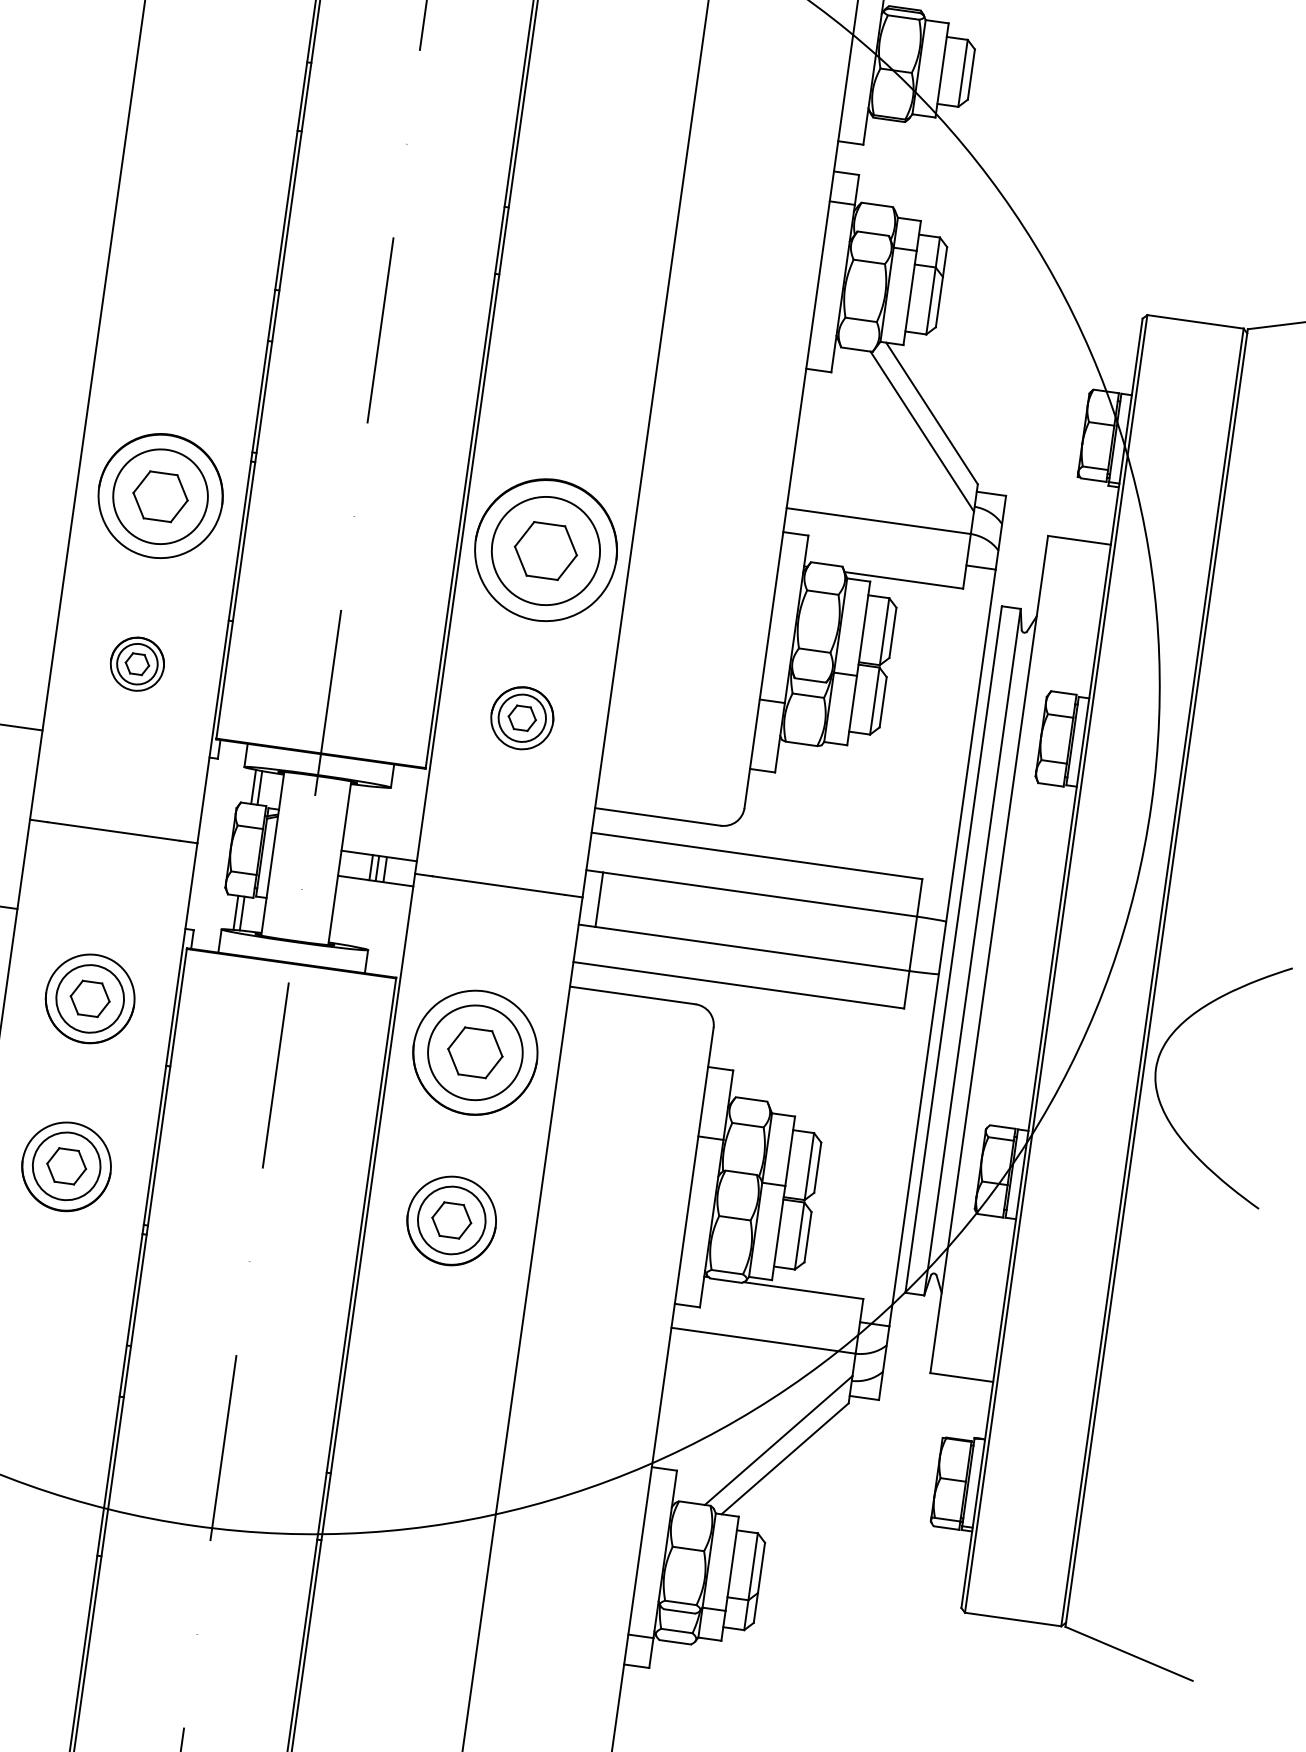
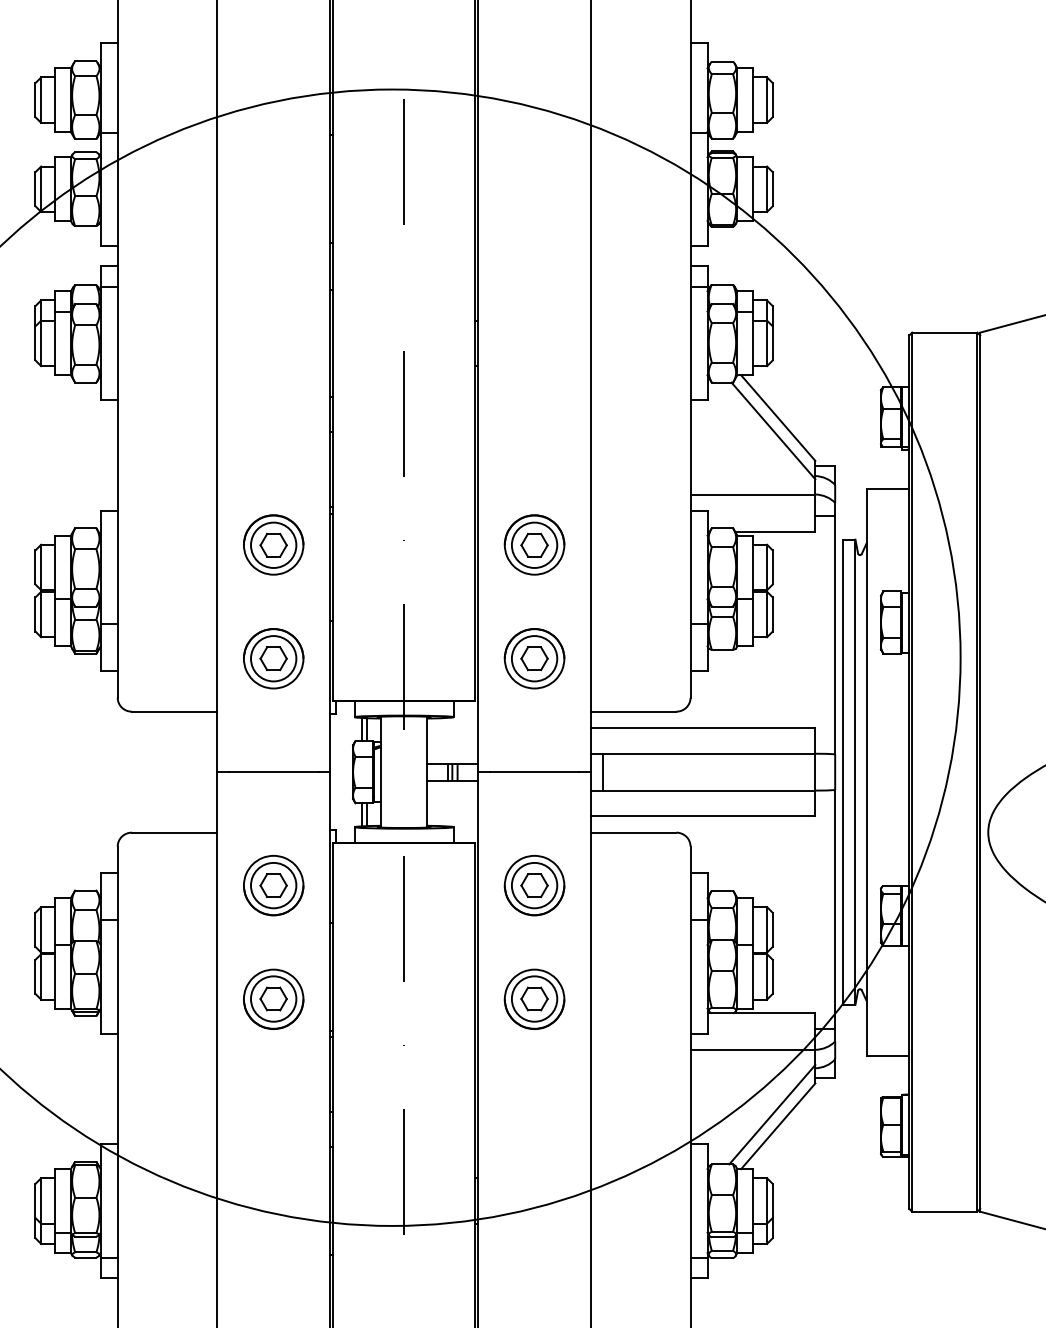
part: (160, 495) -> (273, 544), size x0.71
part: (545, 549) -> (534, 544), size x0.62
part: (137, 663) -> (273, 658), size x1.67
part: (522, 717) -> (534, 658), size x1.43
part: (475, 1052) -> (534, 885), size x0.71

